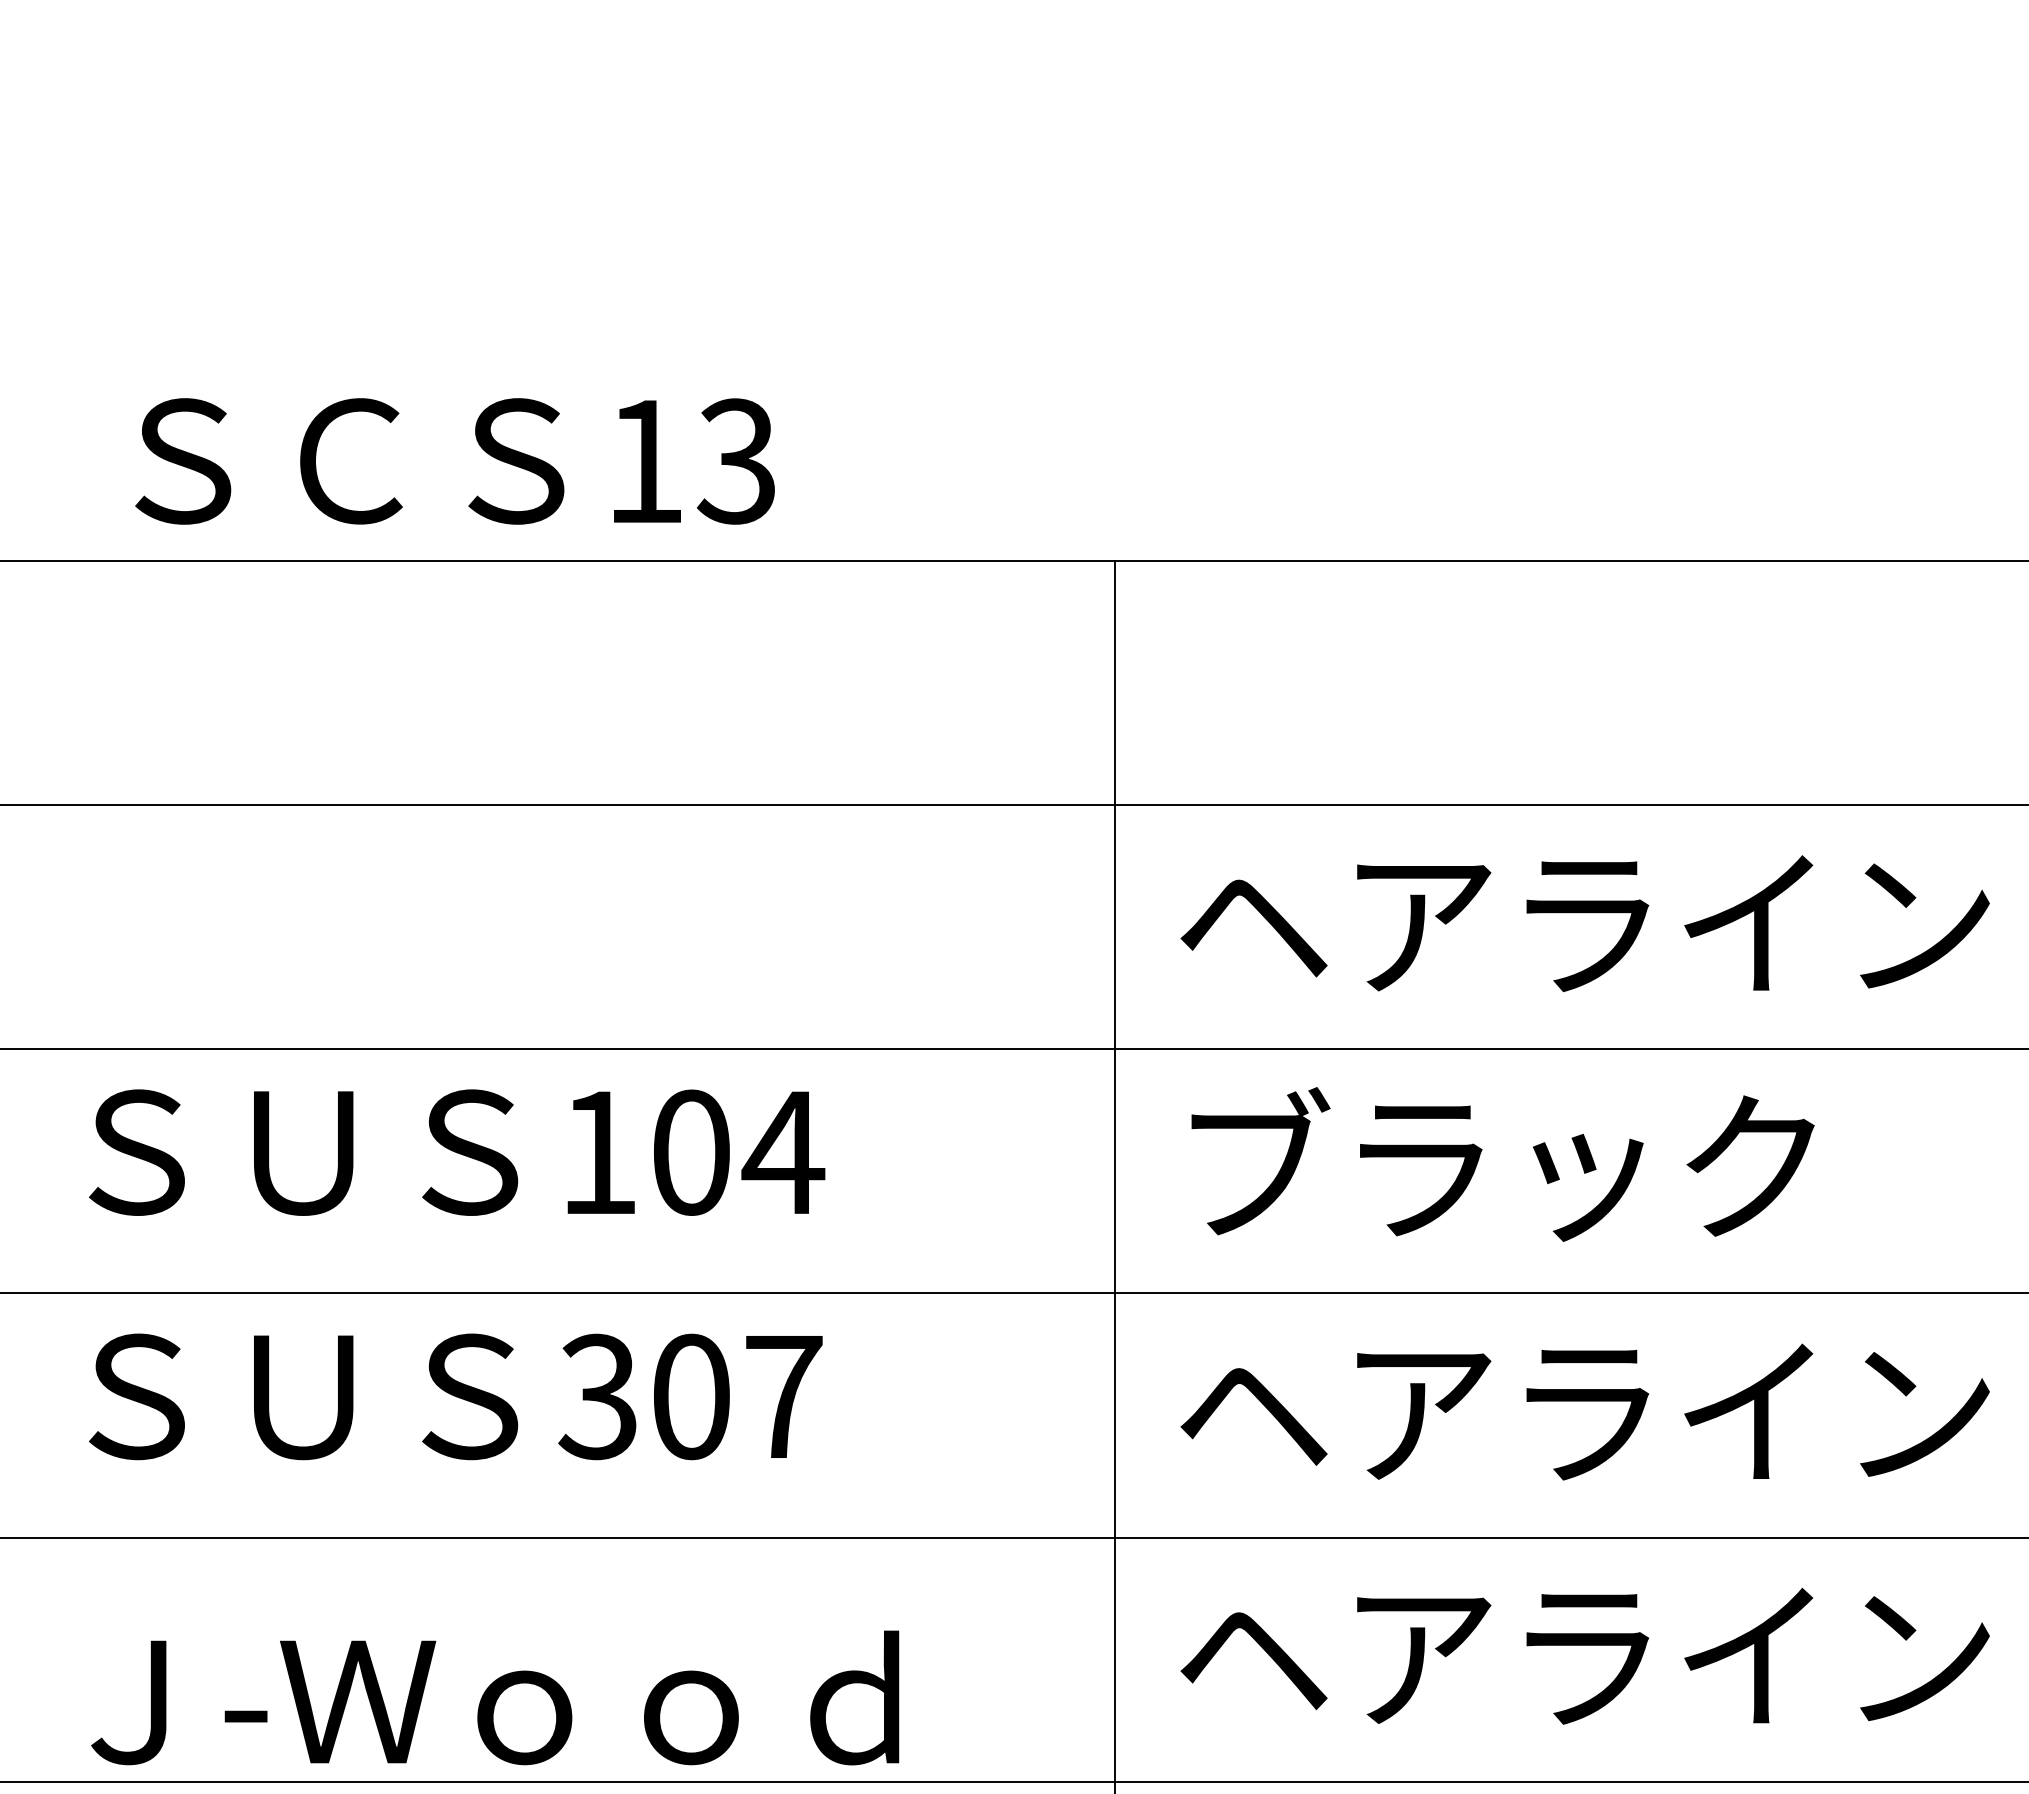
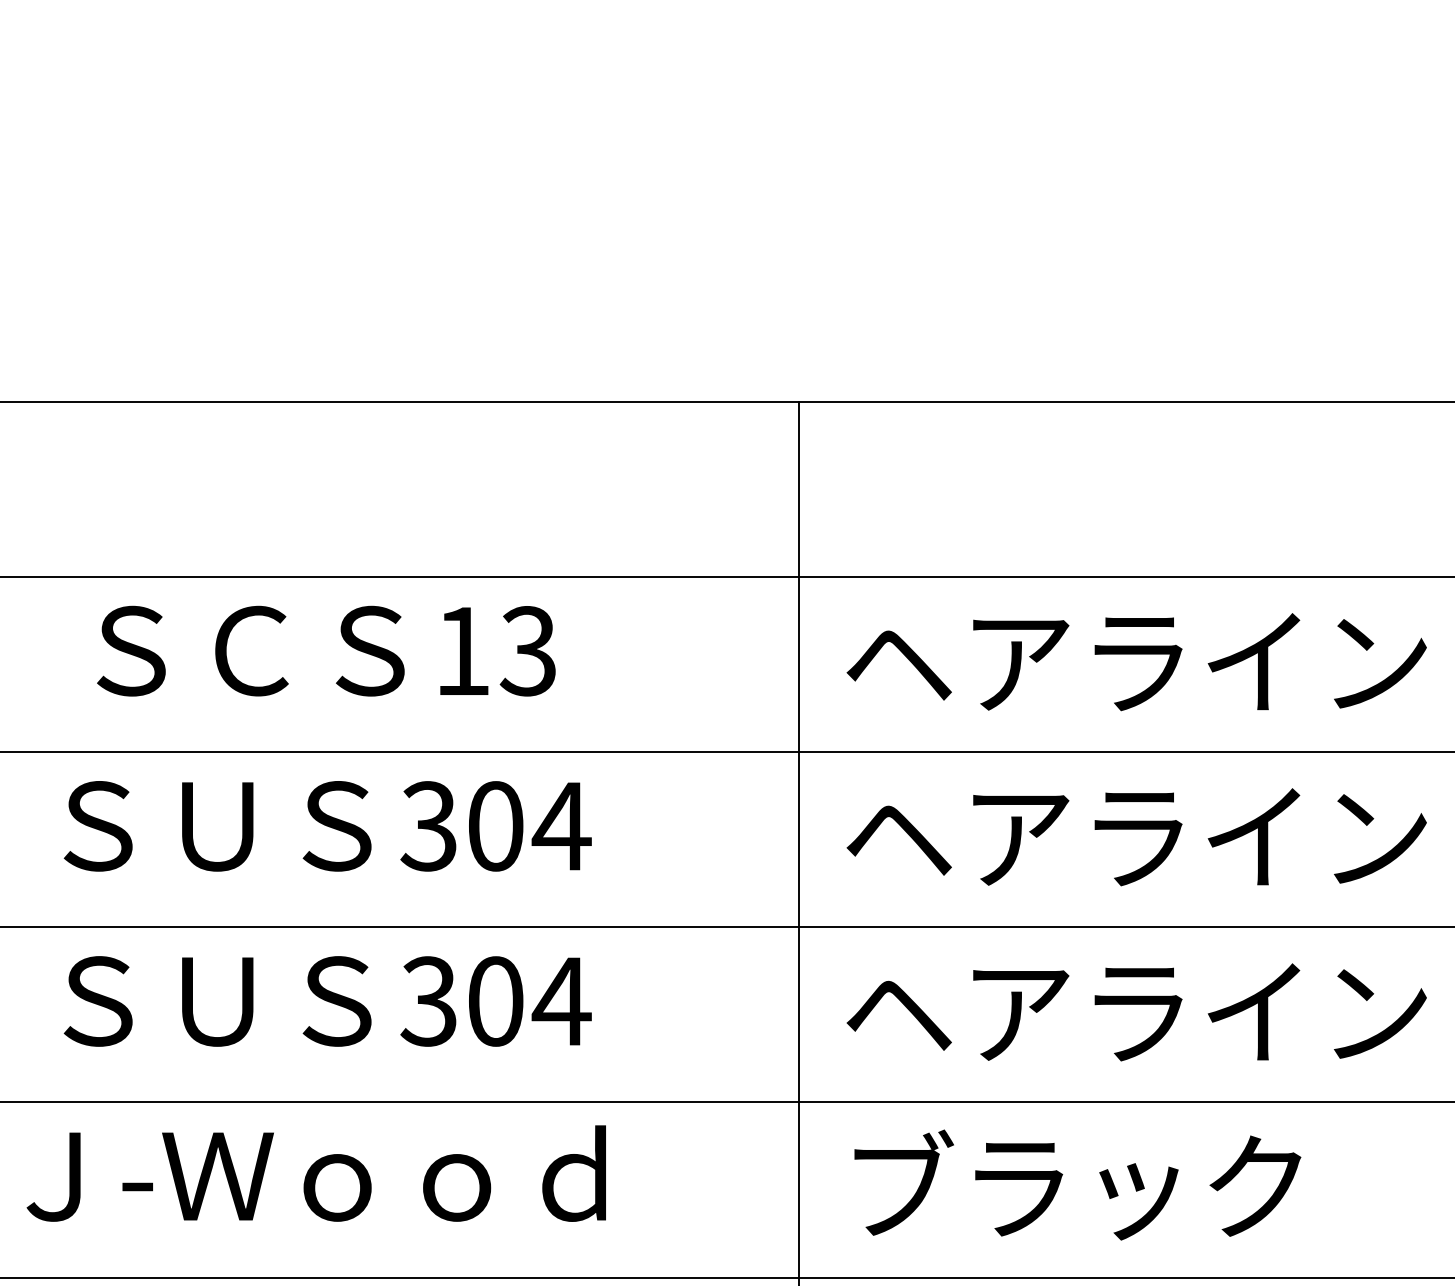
text: (454, 461) -> (325, 651), moved
text: (597, 1152) -> (428, 826), 104 -> 304
text: (1584, 1164) -> (1136, 834), ブラック -> ヘアライン
text: (783, 1396) -> (561, 1001), 307 -> 304
text: (1584, 1652) -> (1136, 1184), ヘアライン -> ブラック
text: (495, 1697) -> (316, 1173), moved

